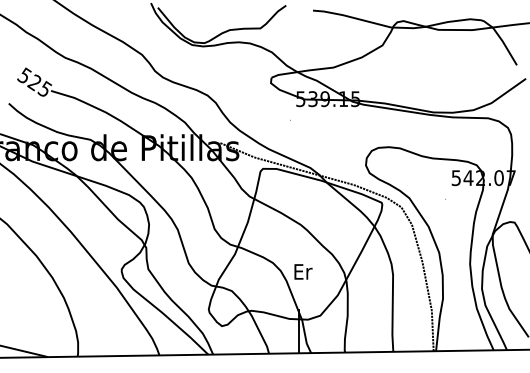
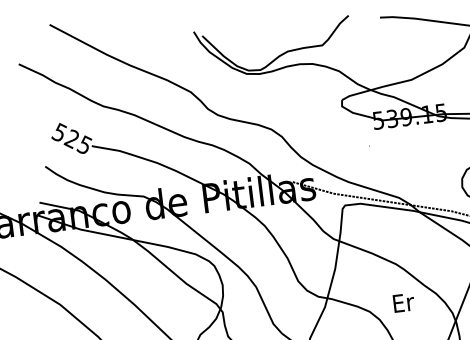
text: (303, 271) -> (403, 302), moved

